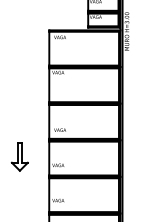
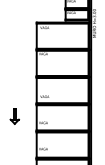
part: (19, 156) -> (14, 116), size x0.7

